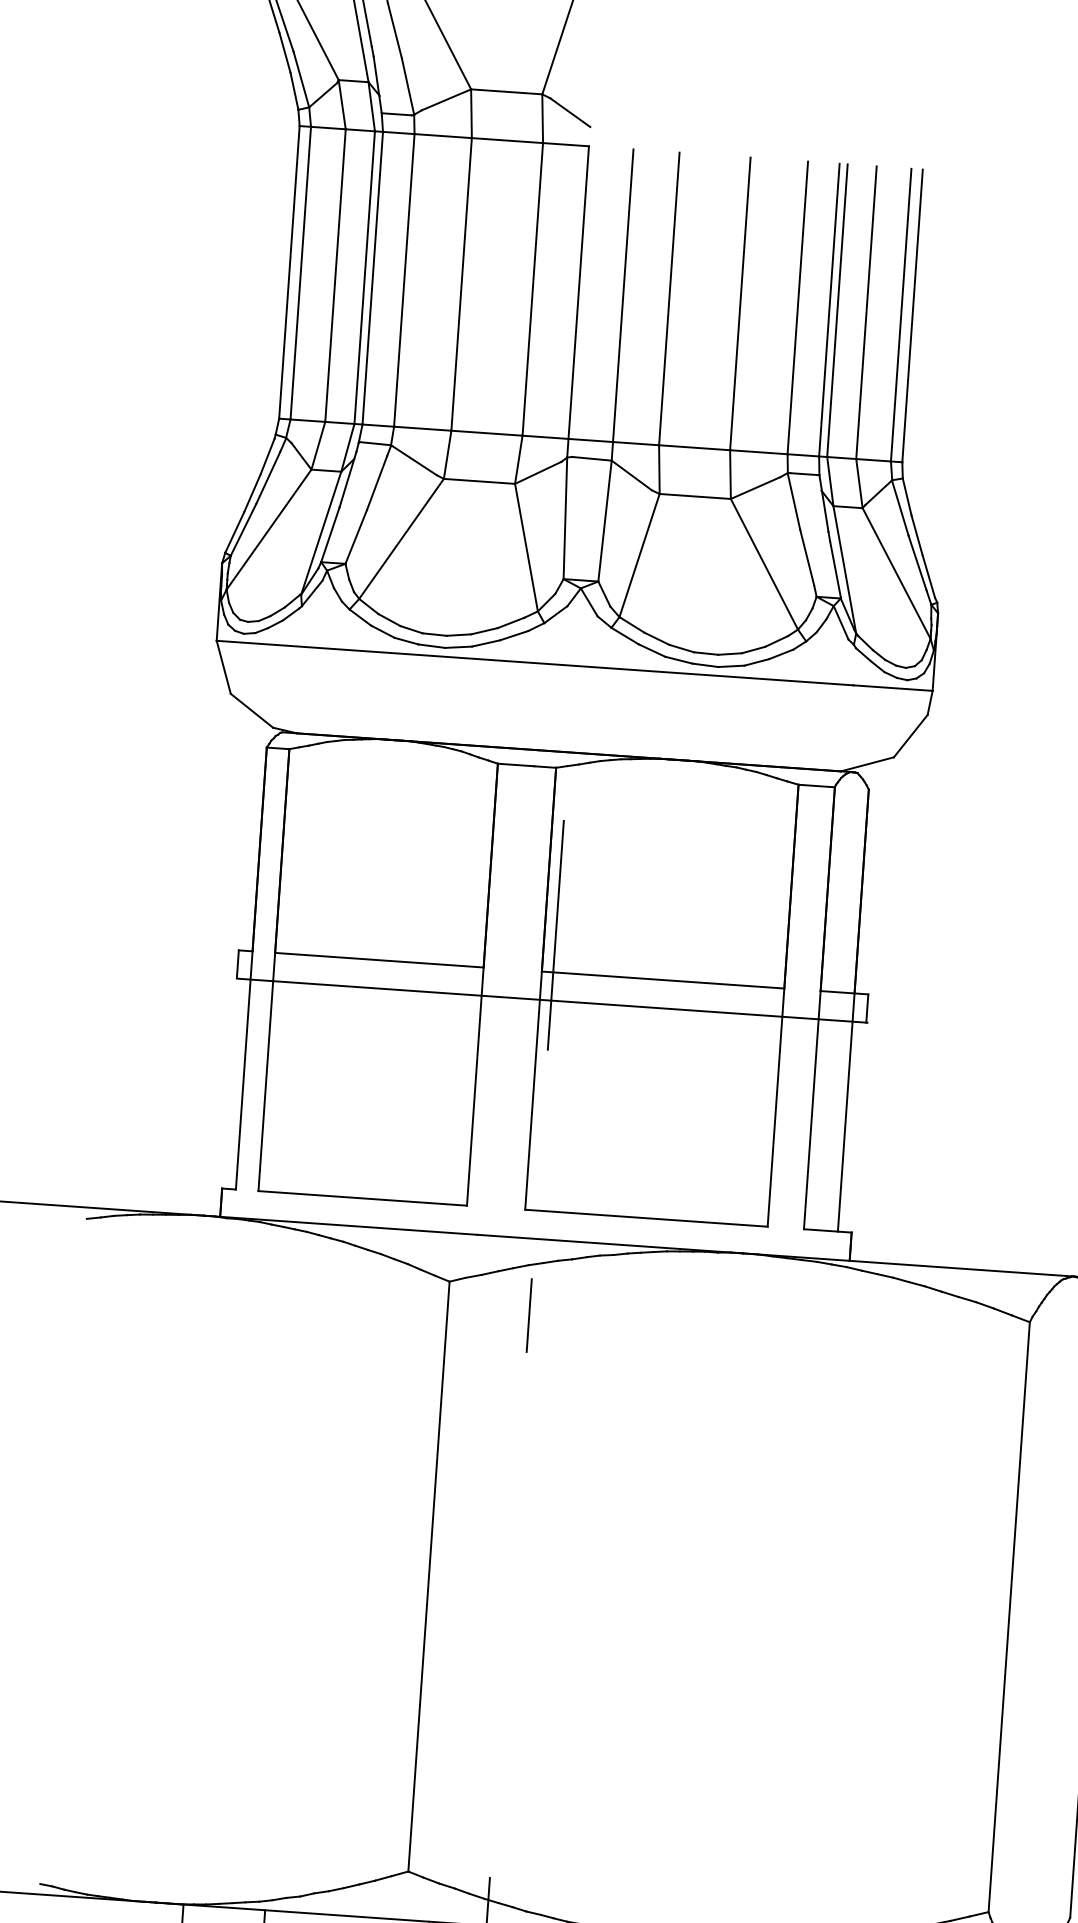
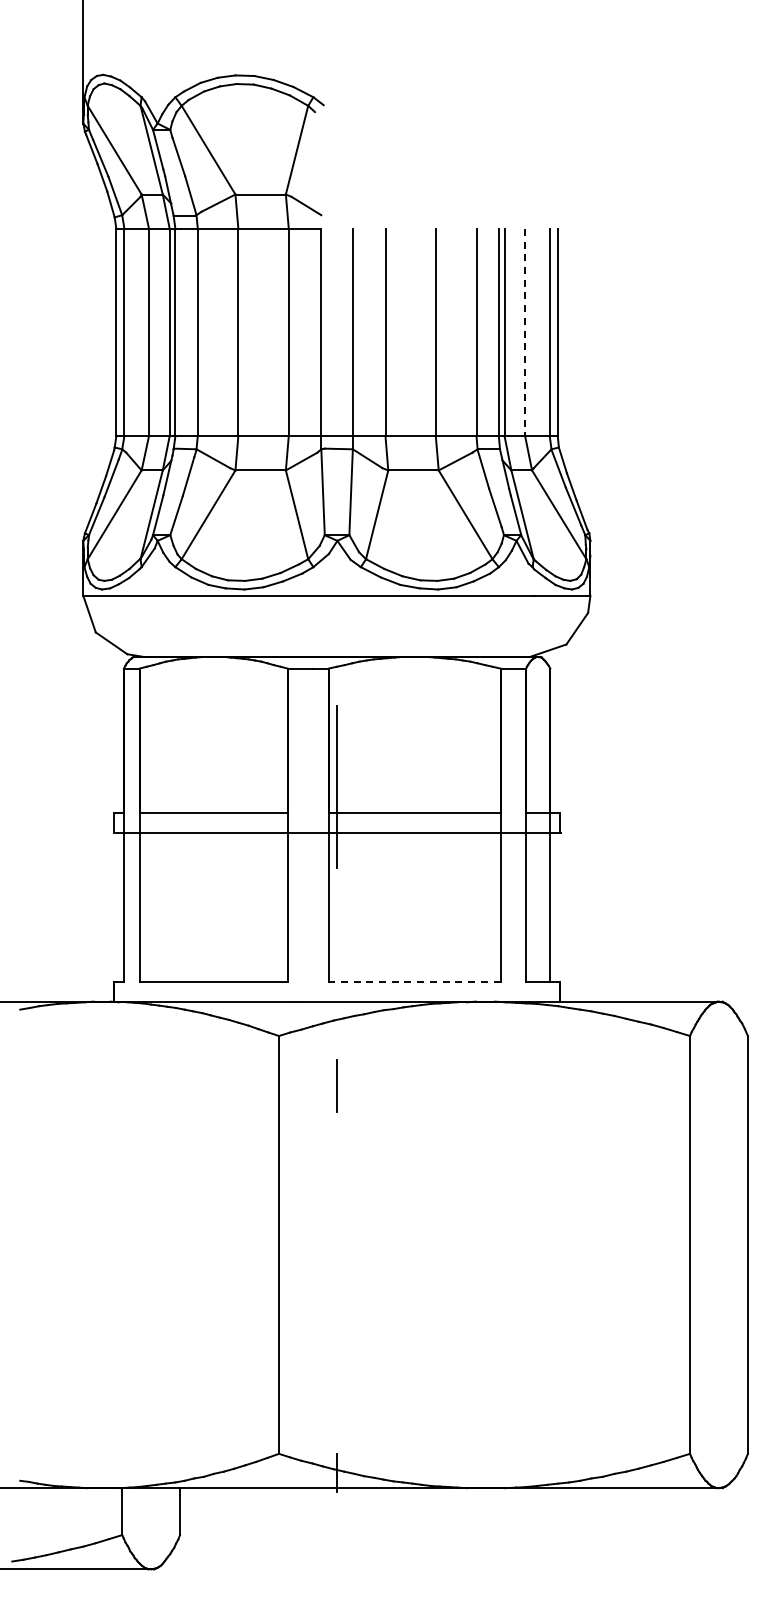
line: (866, 312) -> (525, 332), solid -> dashed
line: (646, 1218) -> (414, 981), solid -> dashed
line: (528, 1314) -> (336, 1085), moved

